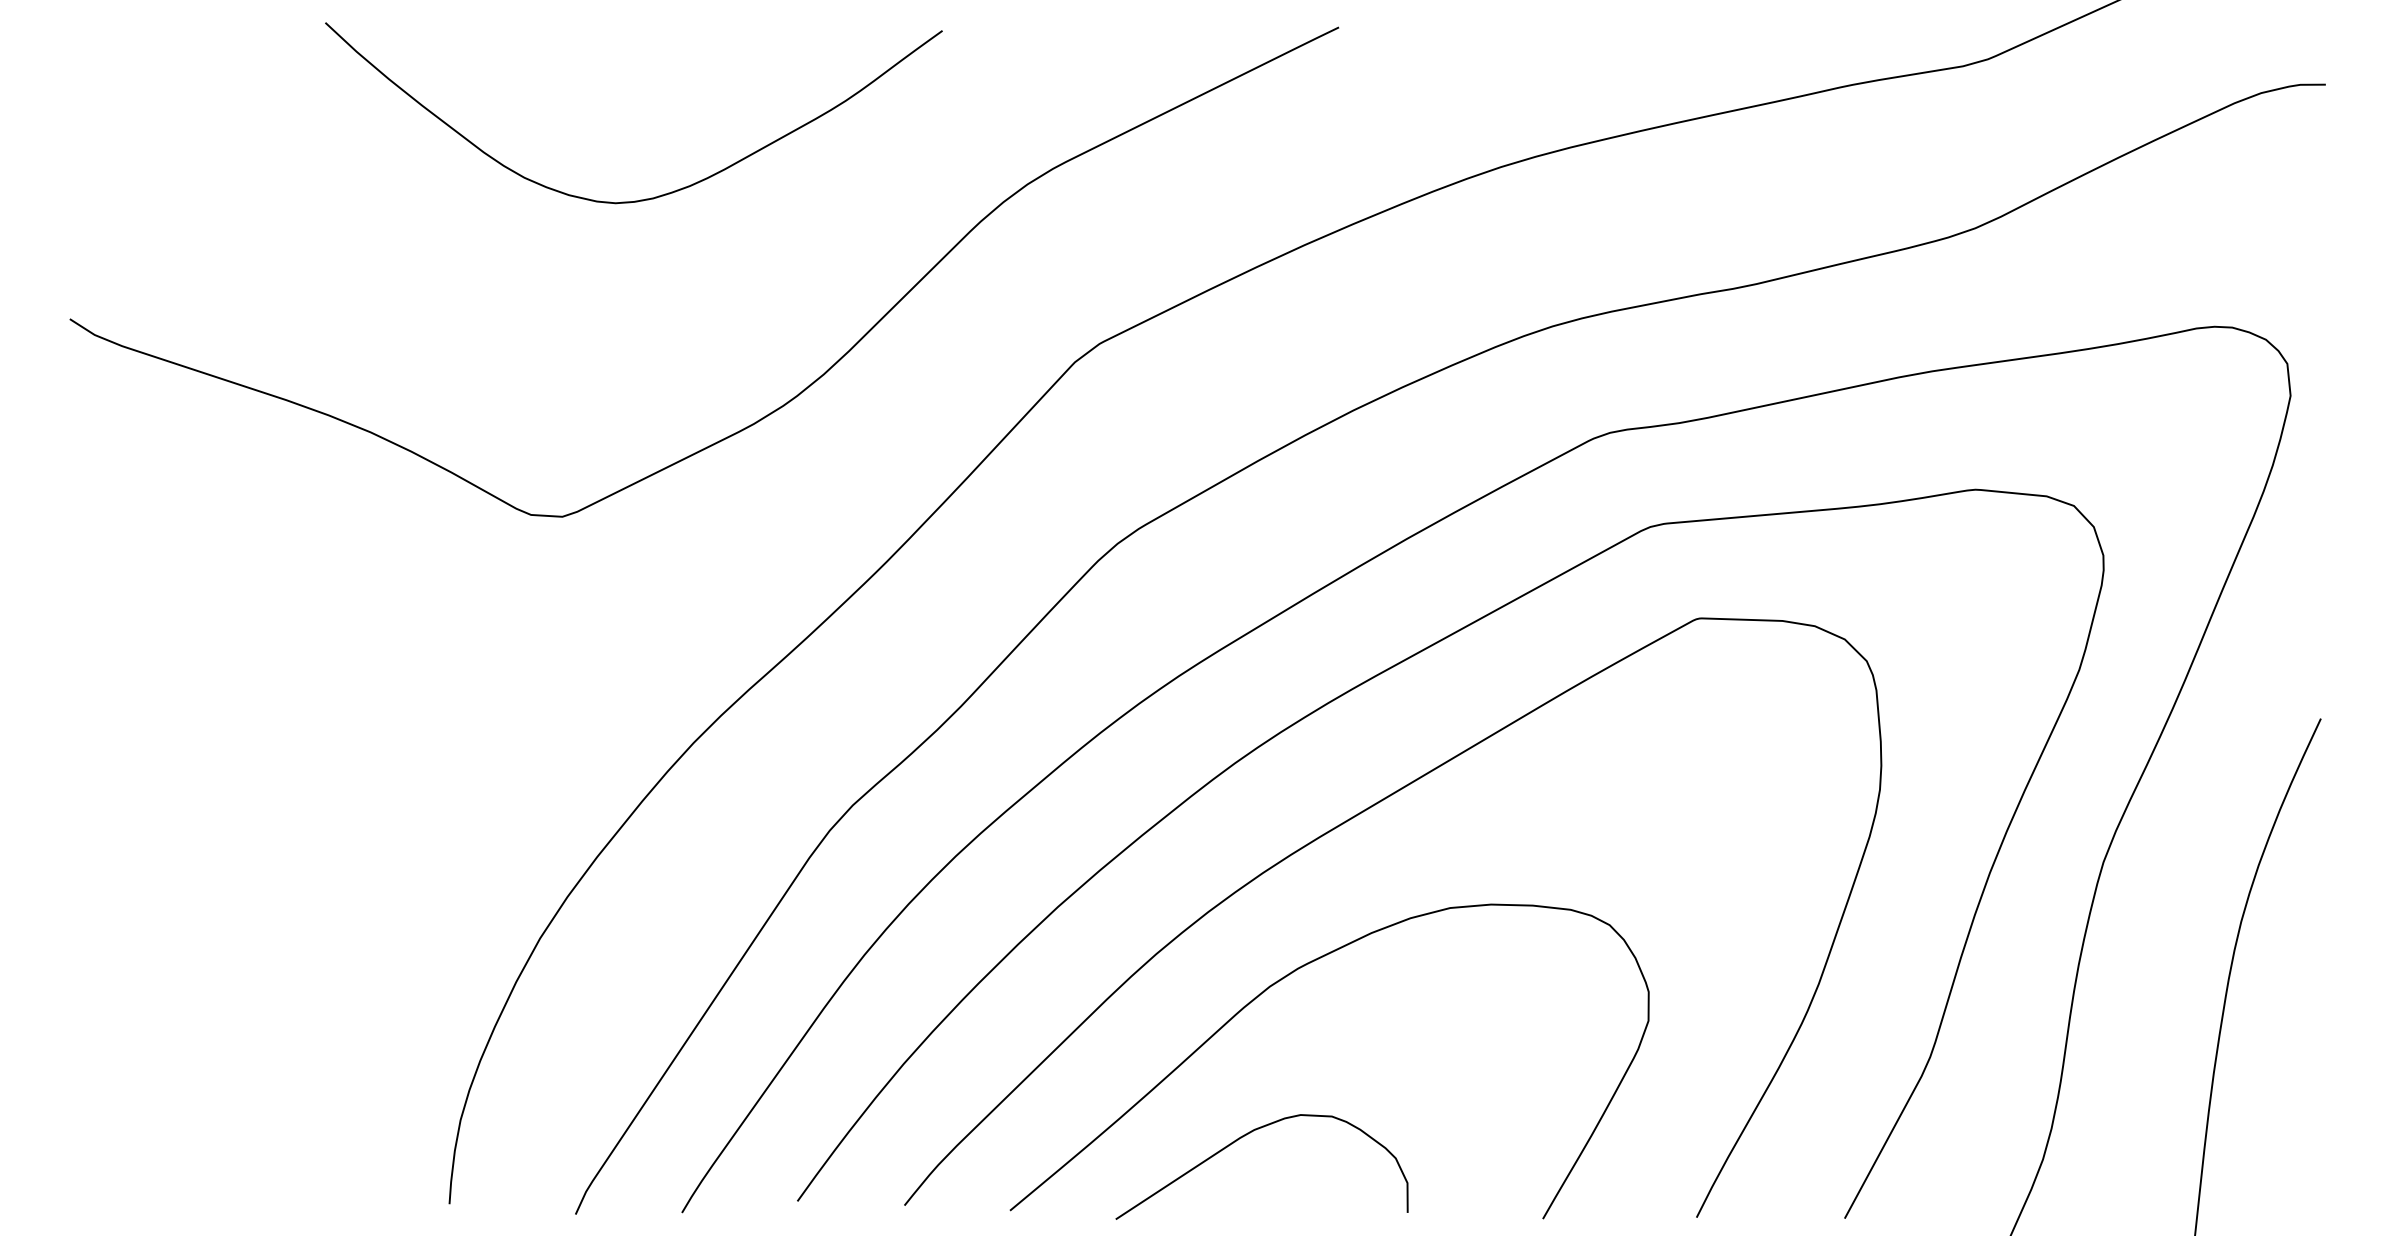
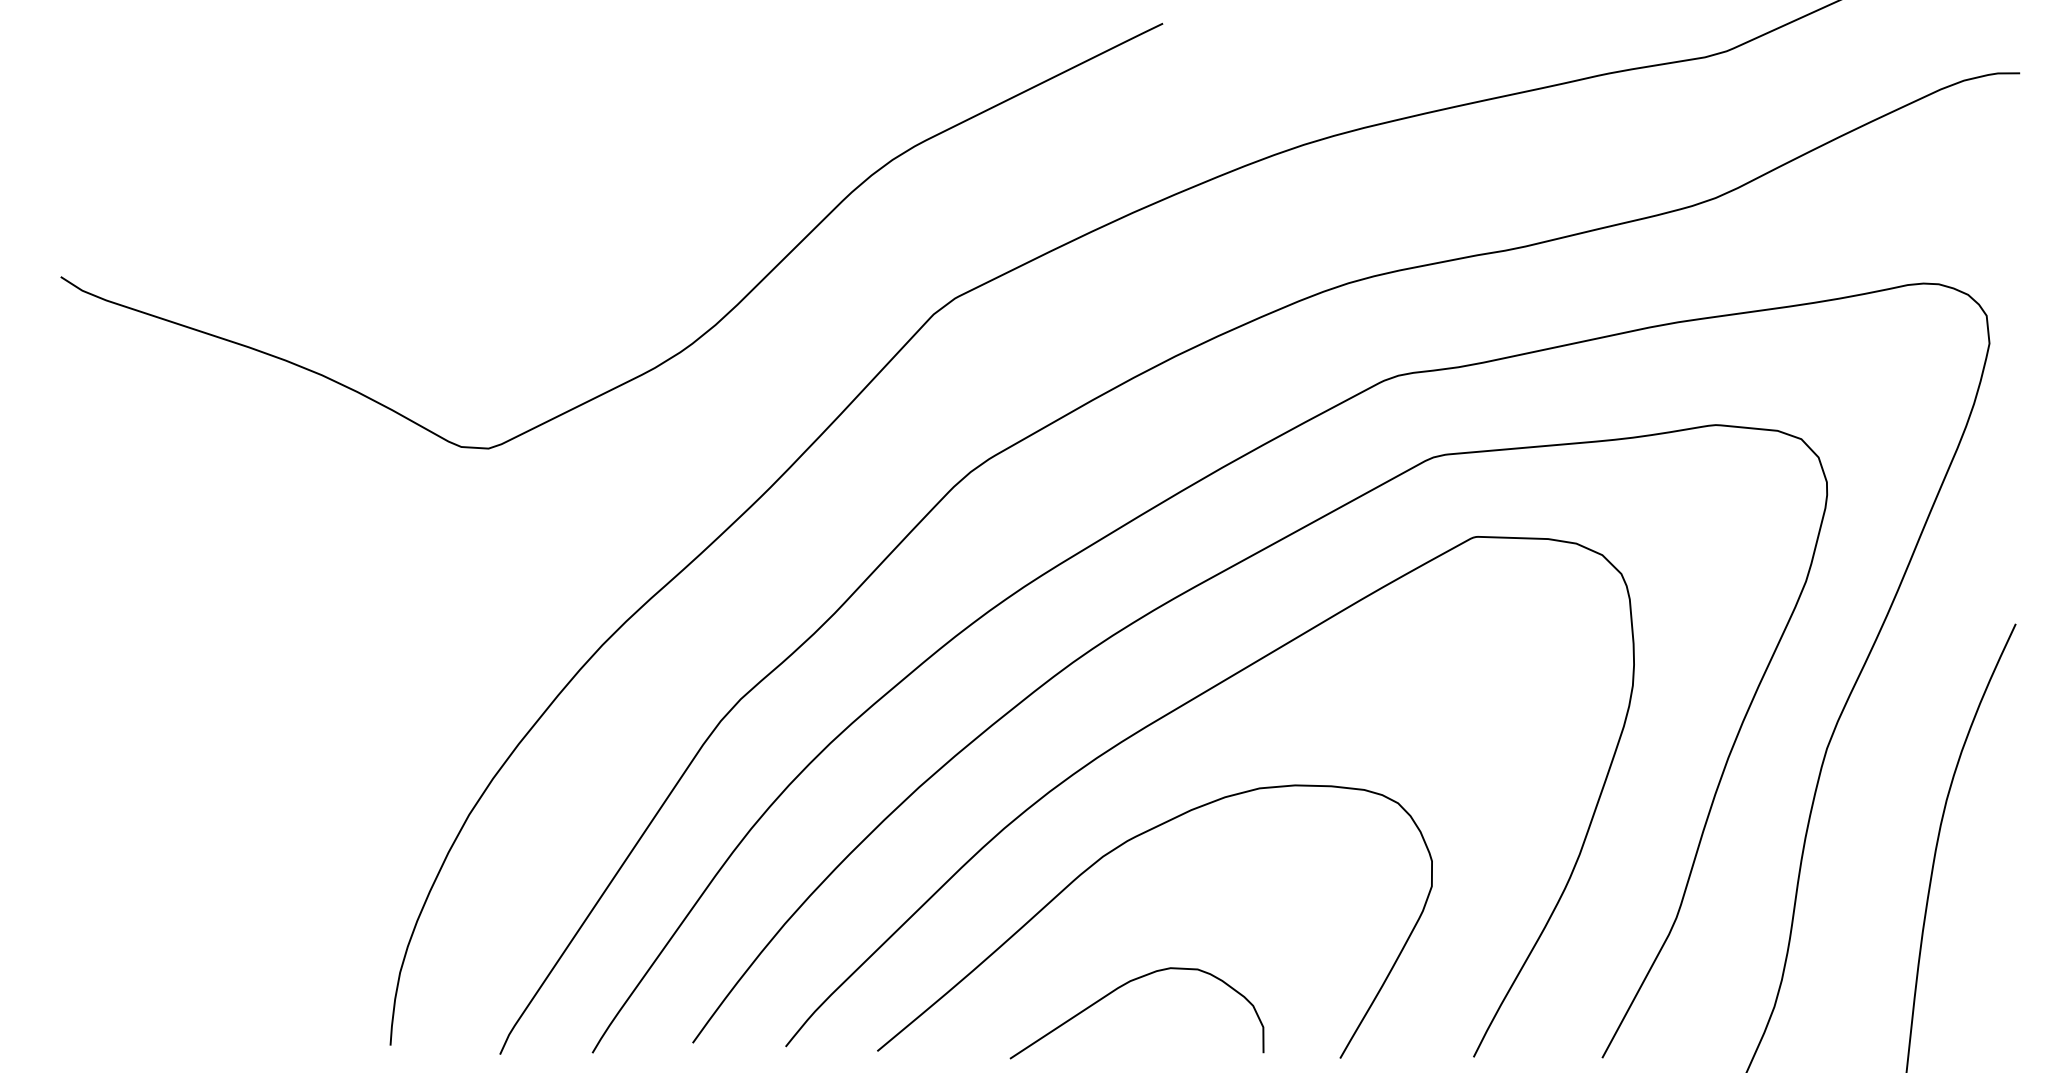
curve: (661, 194) -> (574, 168), removed
curve: (1243, 1137) -> (1120, 987), moved

